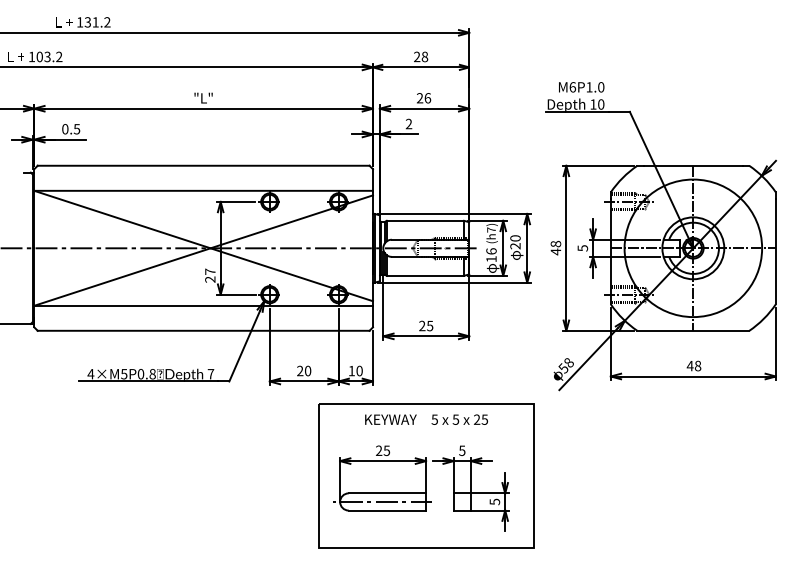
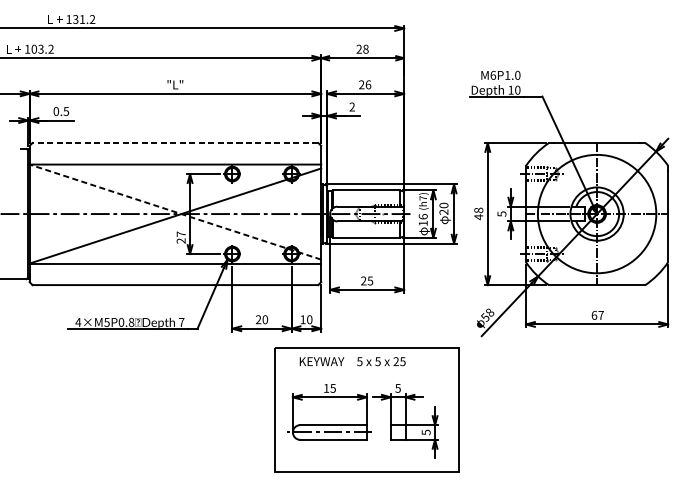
line: (203, 165) -> (175, 142), solid -> dashed
line: (203, 245) -> (175, 211), solid -> dashed
text: (693, 365) -> (597, 314), 48 -> 67
text: (426, 419) -> (352, 361), moved
text: (379, 450) -> (326, 388), 25 -> 15

